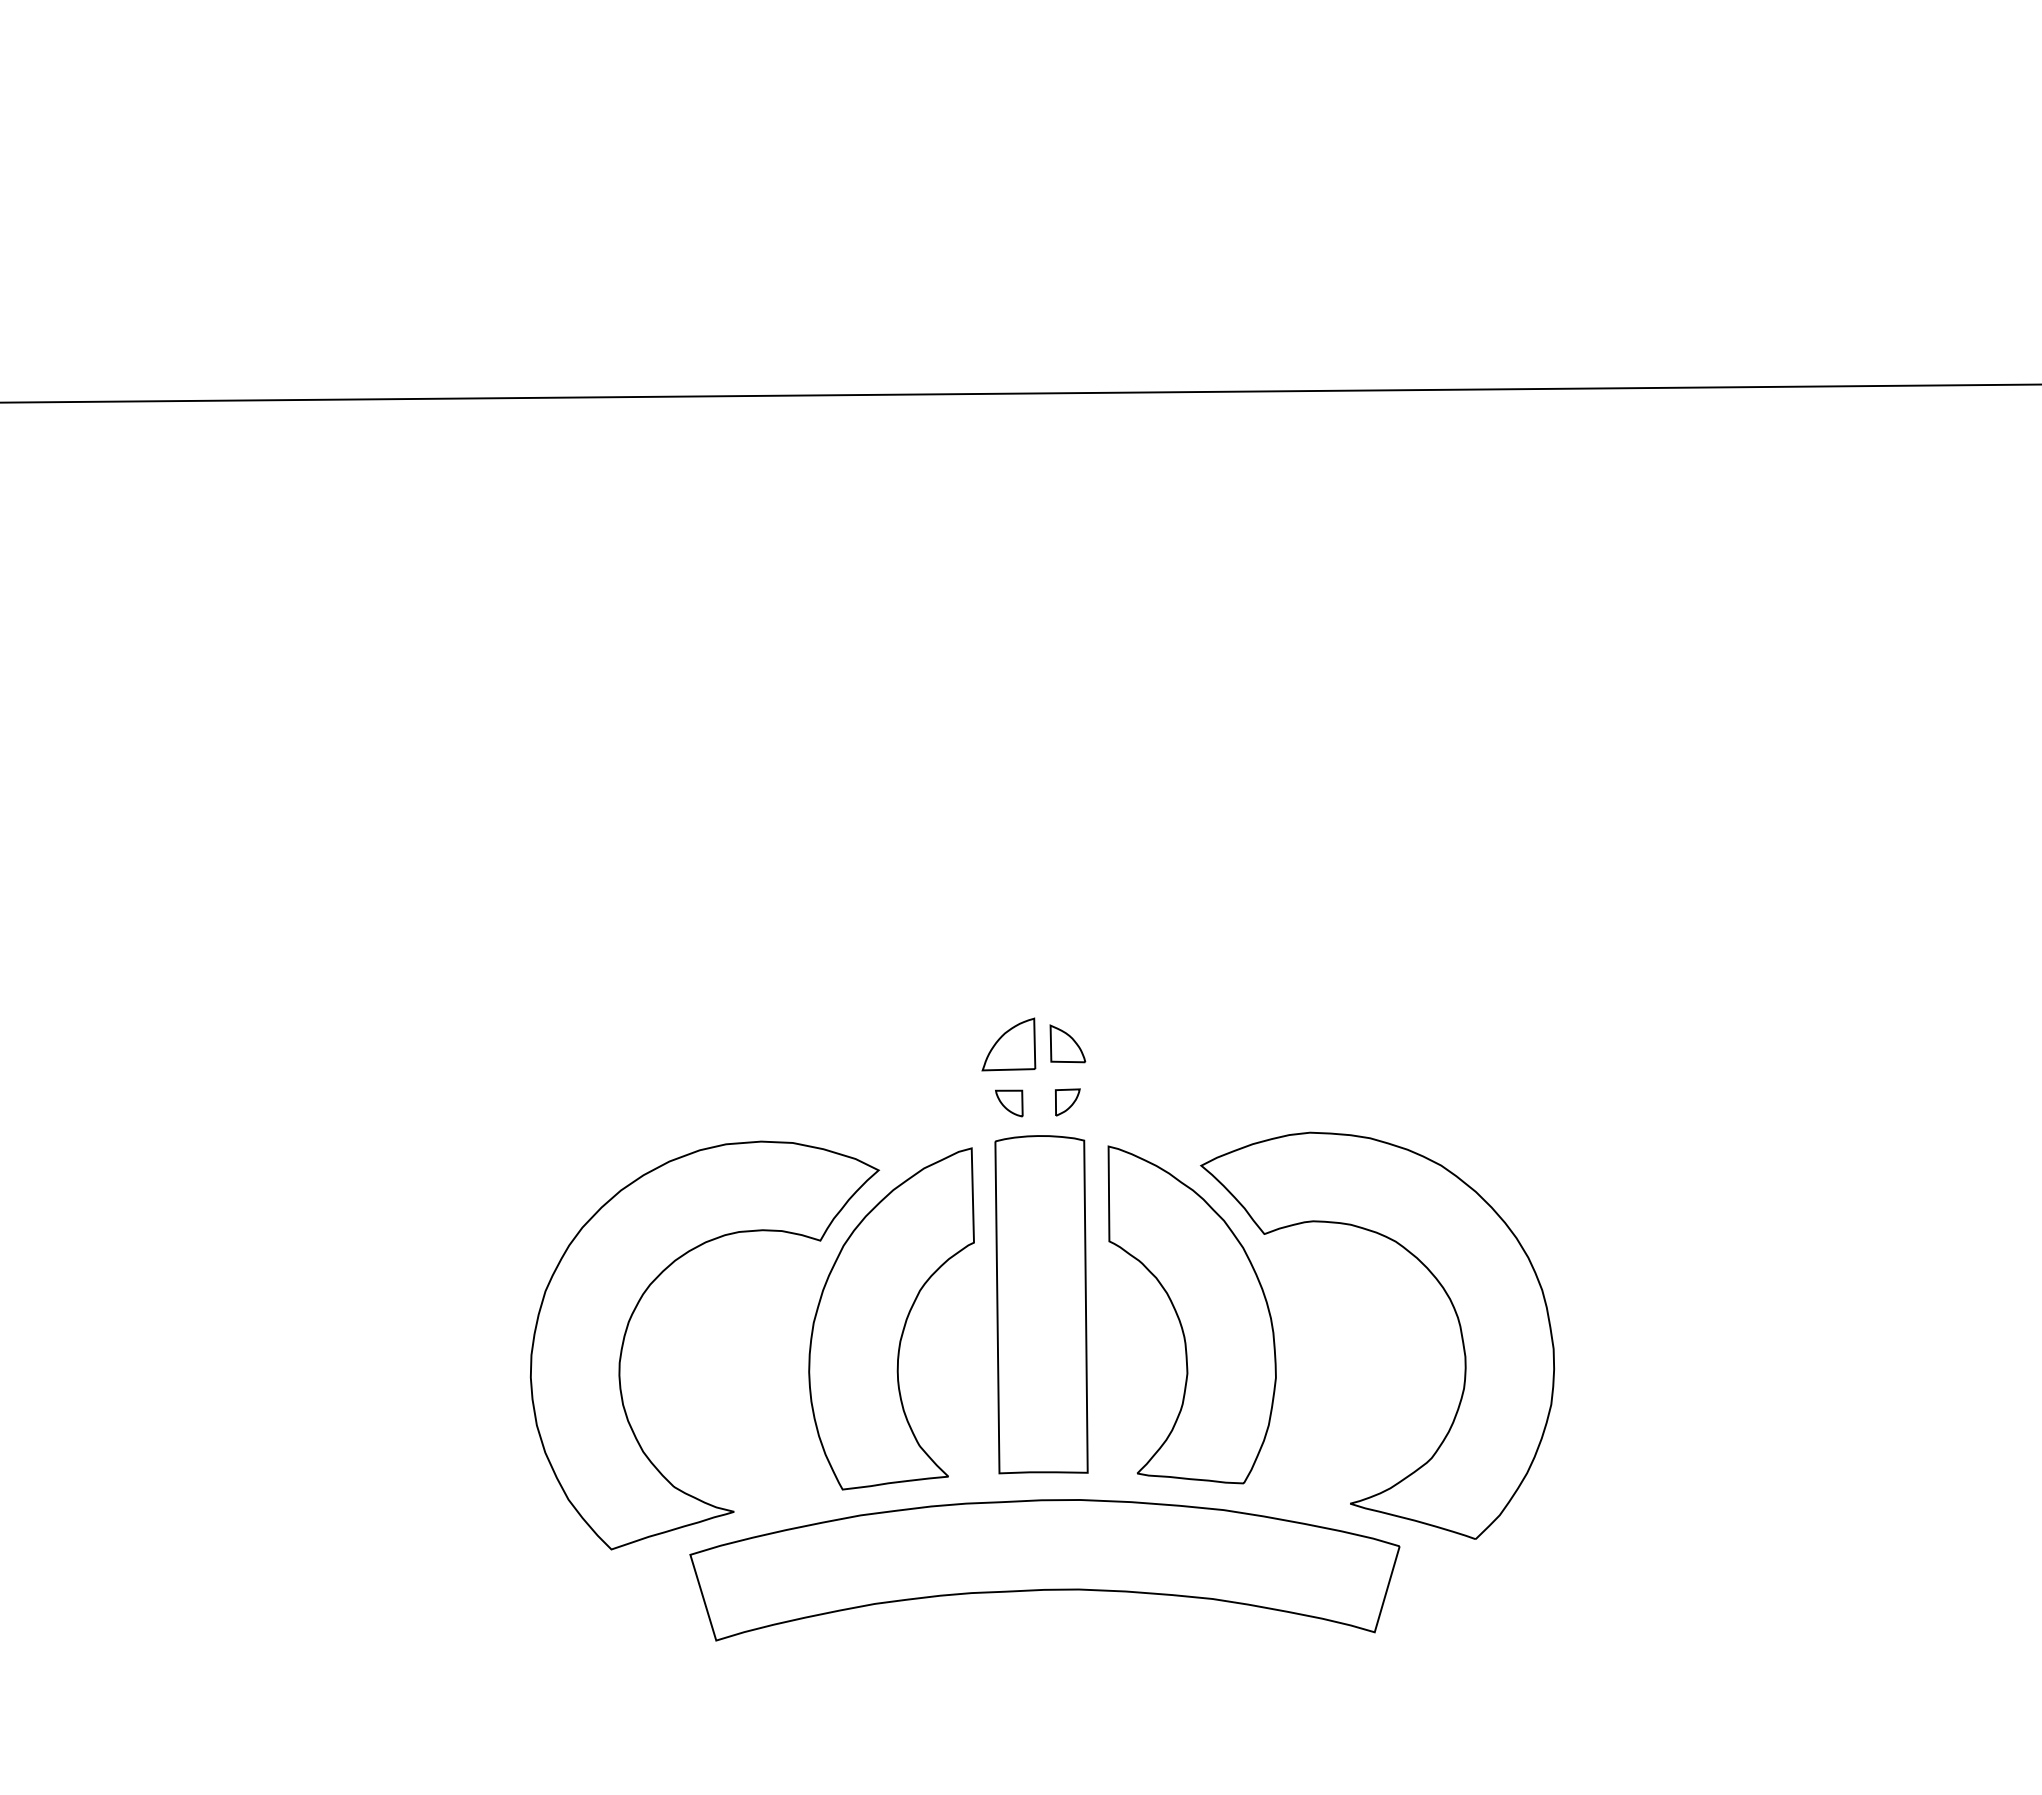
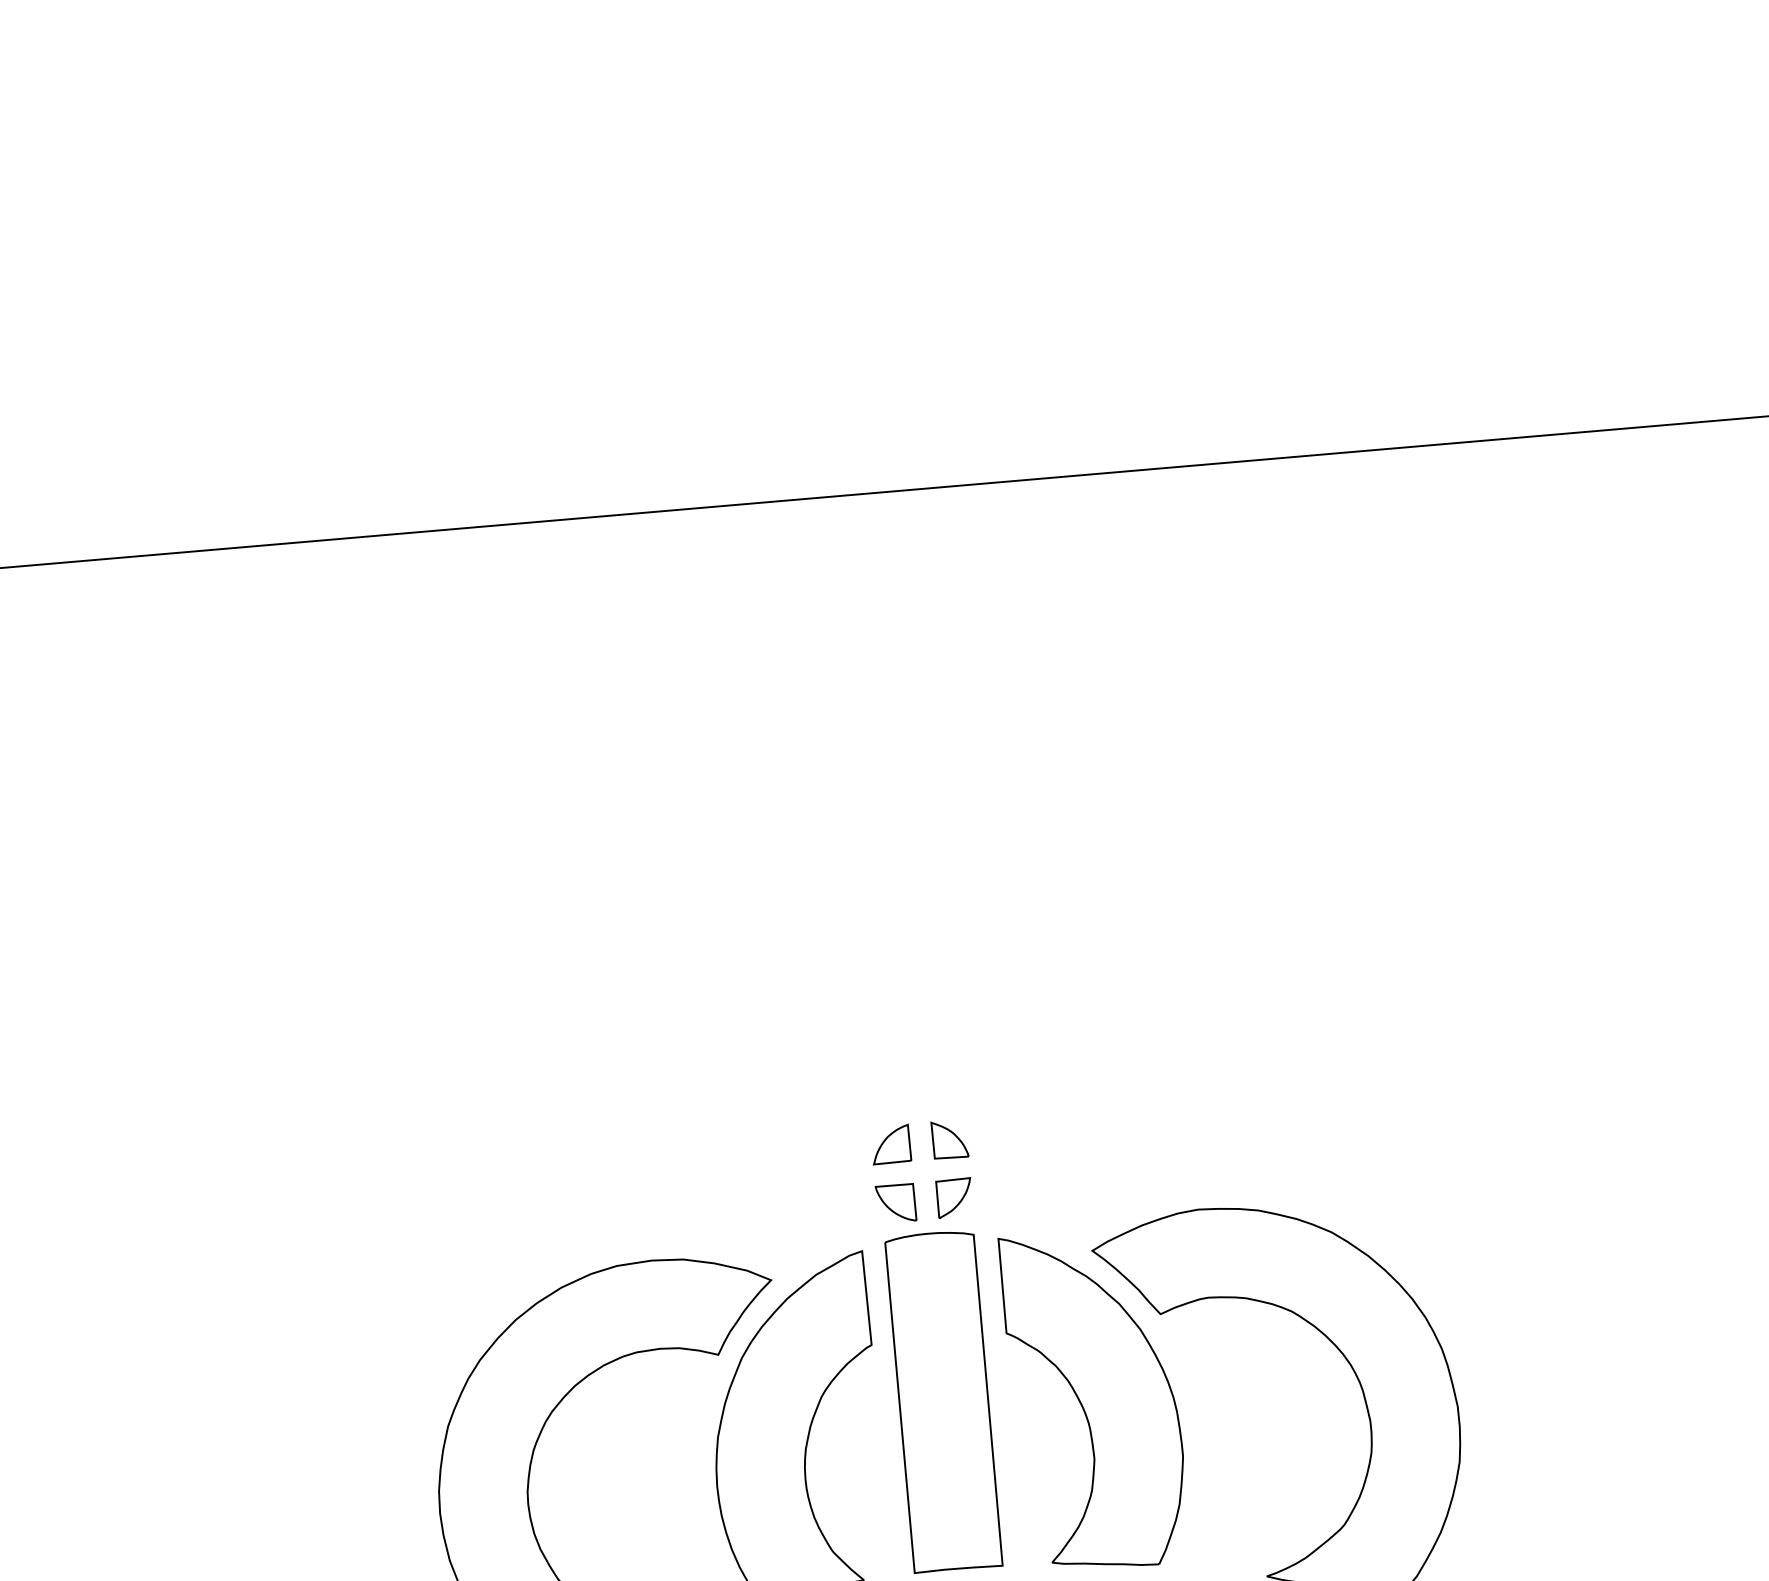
part: (1008, 1043) -> (890, 1143), size x0.71
part: (1067, 1102) -> (954, 1198), size x1.43
part: (1009, 1103) -> (896, 1203), size x1.43

